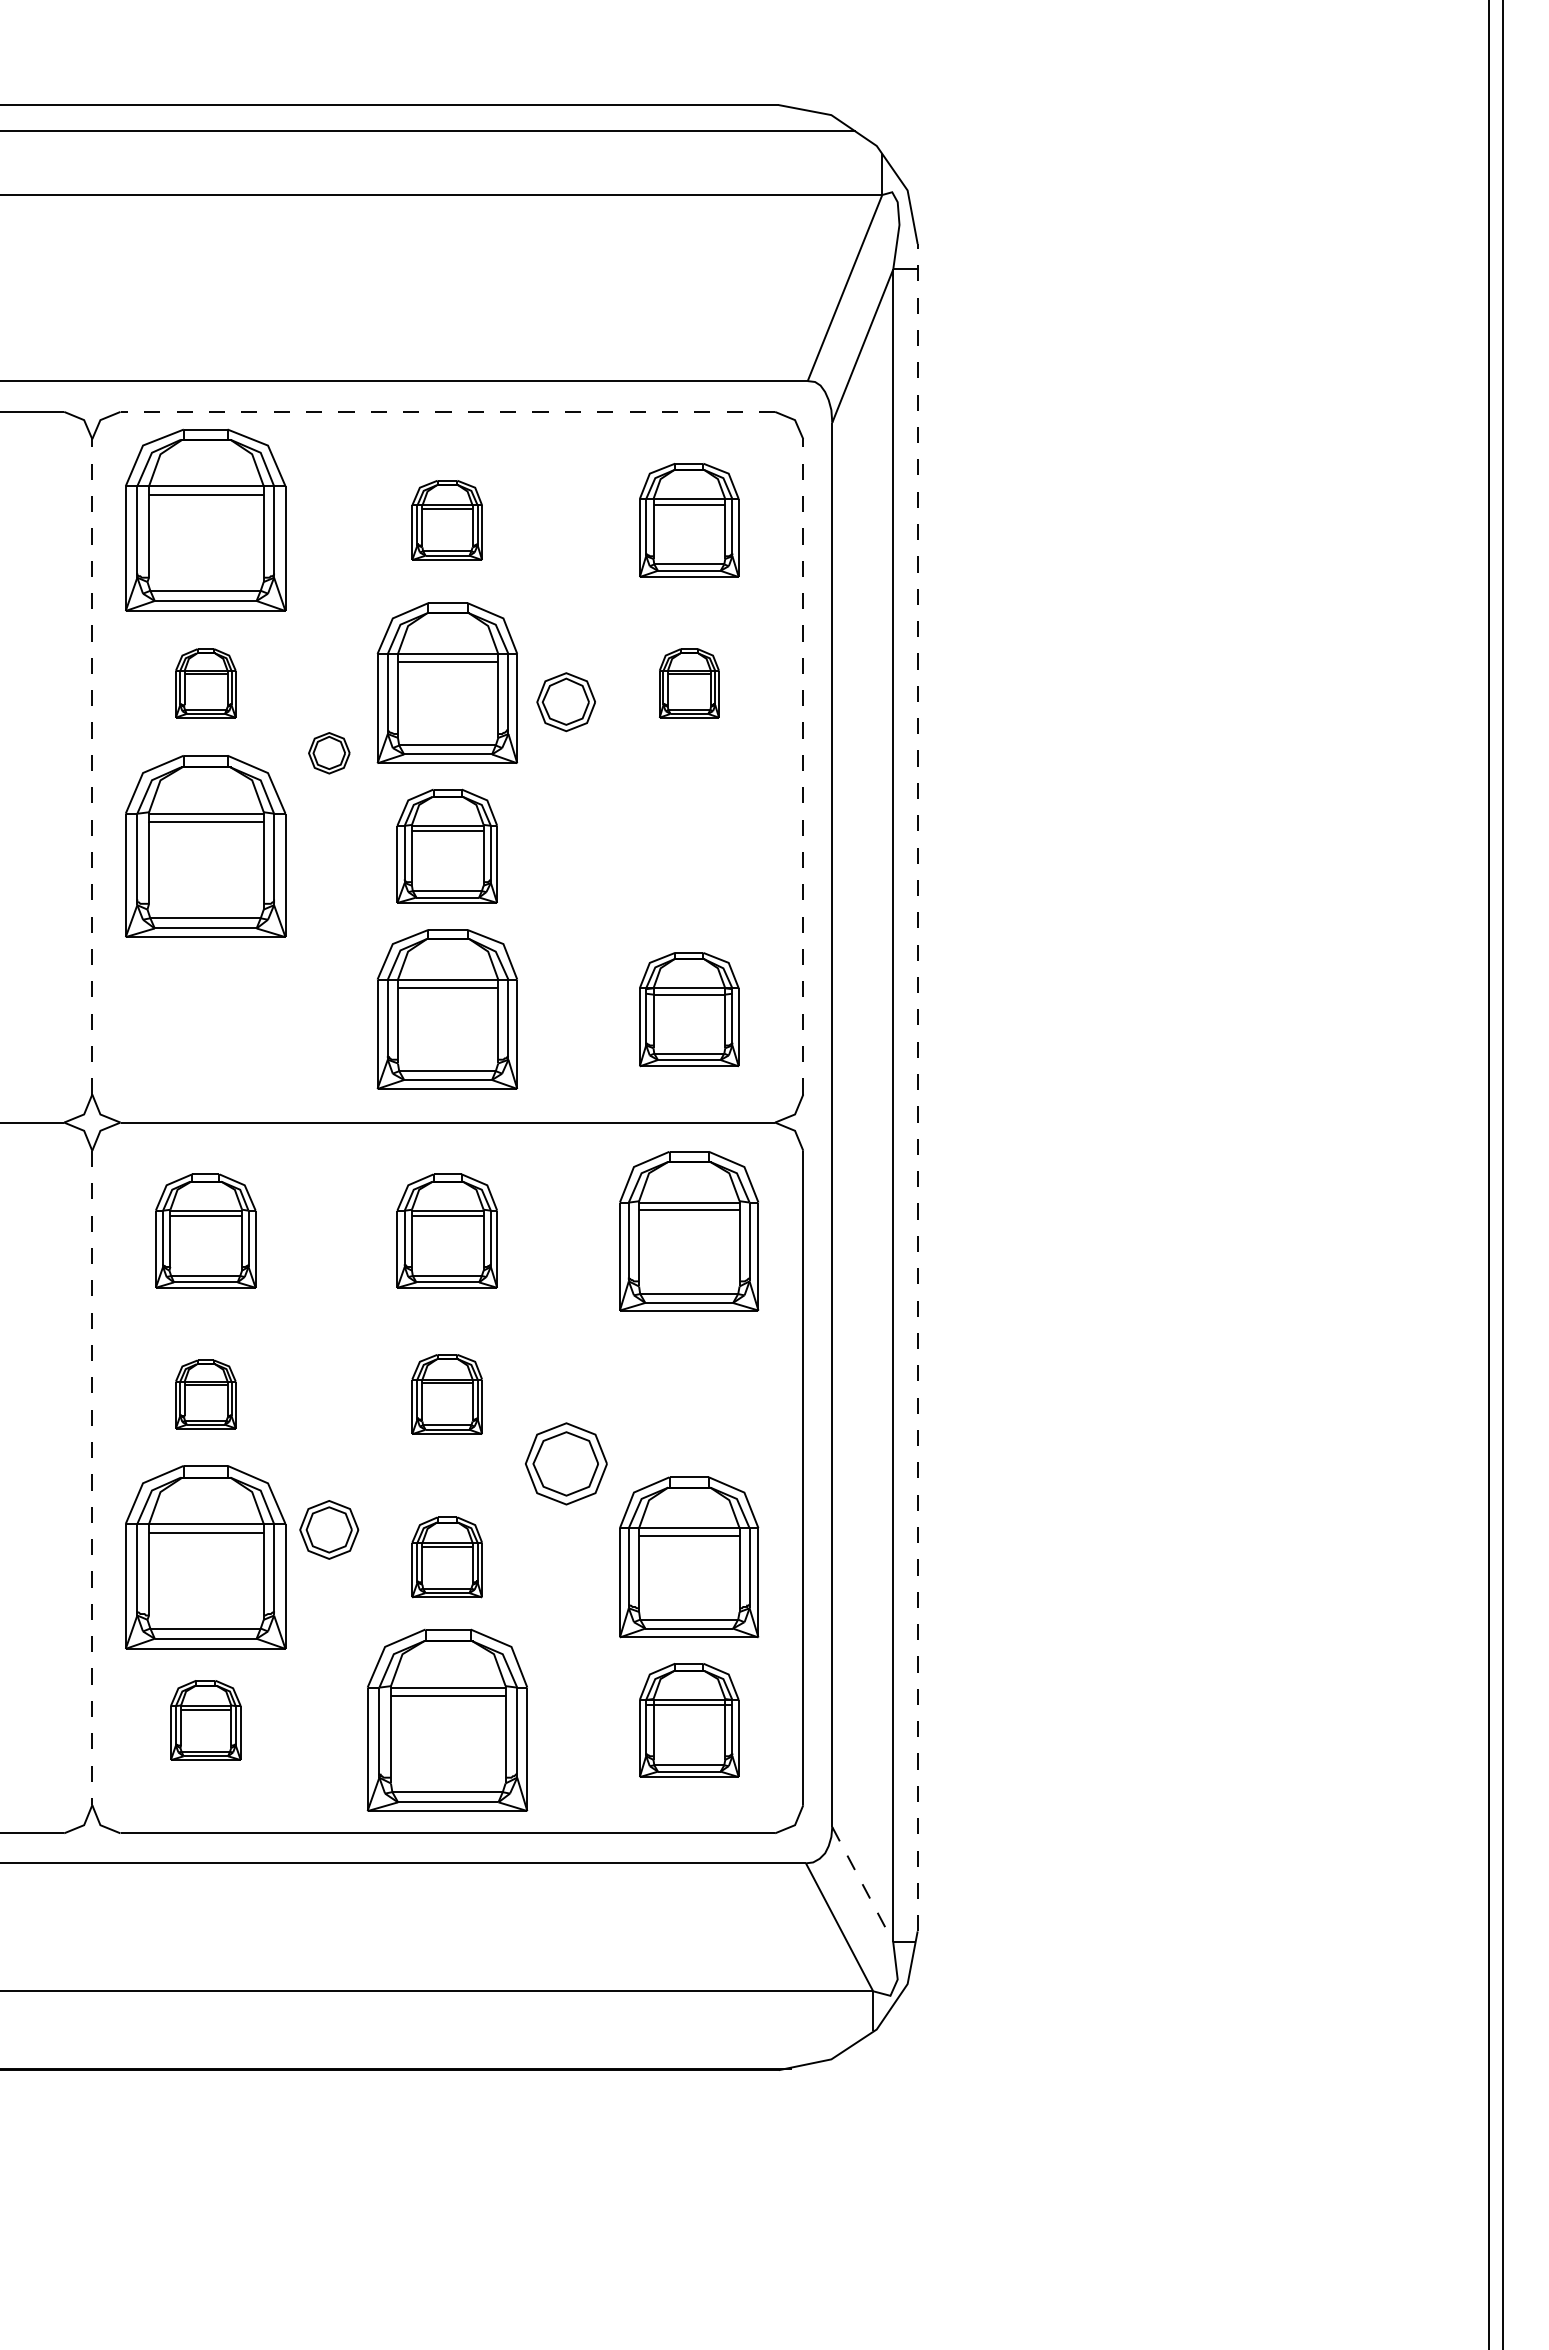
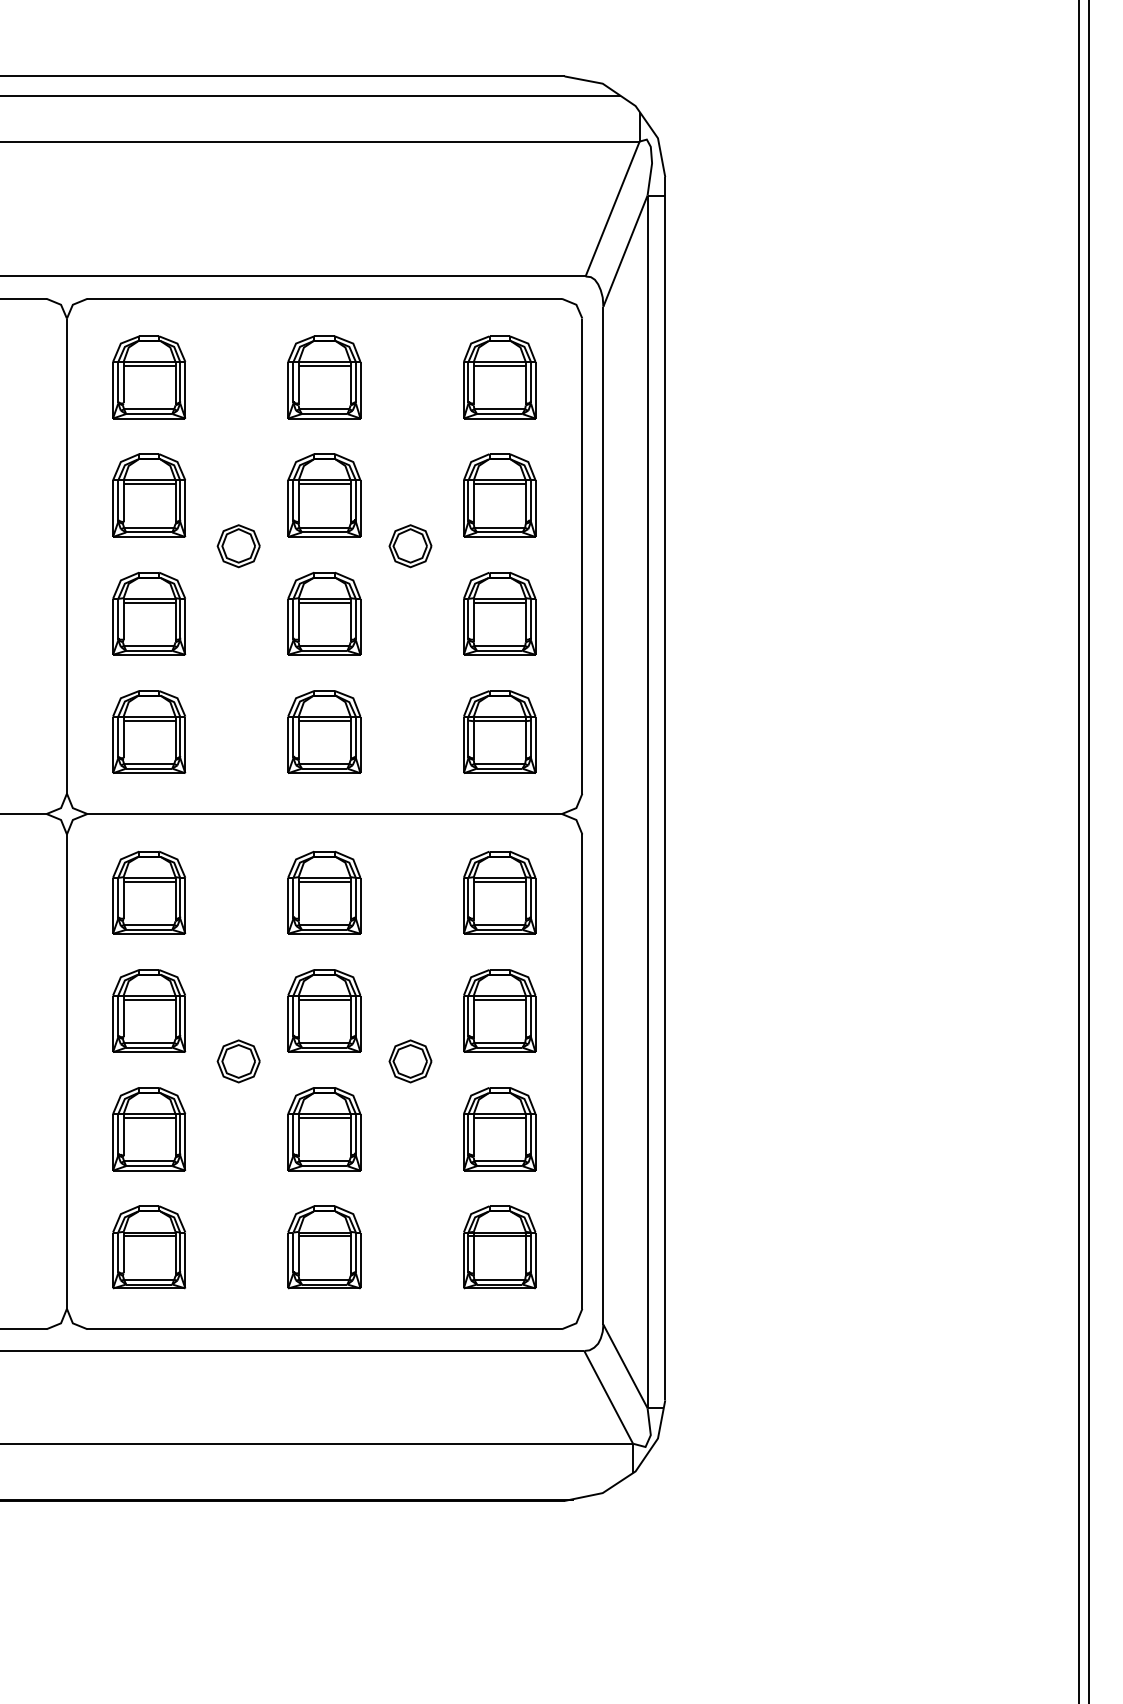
line: (447, 411) -> (324, 298), dashed -> solid
part: (205, 520) -> (149, 377), size x0.62
part: (446, 520) -> (323, 377), size x1.43
part: (205, 683) -> (149, 495), size x1.67
part: (446, 683) -> (323, 495), size x0.71
part: (689, 683) -> (499, 495), size x1.67
part: (565, 702) -> (409, 546), moved
part: (329, 753) -> (238, 546), size x1.43
line: (92, 766) -> (67, 555), dashed -> solid
line: (803, 766) -> (582, 555), dashed -> solid
part: (205, 845) -> (149, 613), size x0.62
part: (689, 845) -> (499, 613), added
part: (205, 1009) -> (149, 732), added
part: (446, 1009) -> (323, 732), size x0.71
line: (917, 1087) -> (665, 788), dashed -> solid
part: (689, 1230) -> (499, 892), size x0.71
part: (205, 1394) -> (149, 1011), size x1.67
part: (446, 1394) -> (323, 1011), size x1.43
part: (689, 1394) -> (499, 1011), added
part: (565, 1463) -> (409, 1061), size x0.71
line: (92, 1478) -> (67, 1072), dashed -> solid
part: (329, 1529) -> (238, 1061), moved
part: (205, 1557) -> (149, 1129), size x0.62
part: (446, 1557) -> (323, 1129), size x1.43
part: (689, 1557) -> (499, 1129), size x0.71
part: (205, 1720) -> (149, 1247), size x1.43
part: (446, 1720) -> (323, 1247), size x0.62
line: (863, 1885) -> (626, 1367), dashed -> solid

